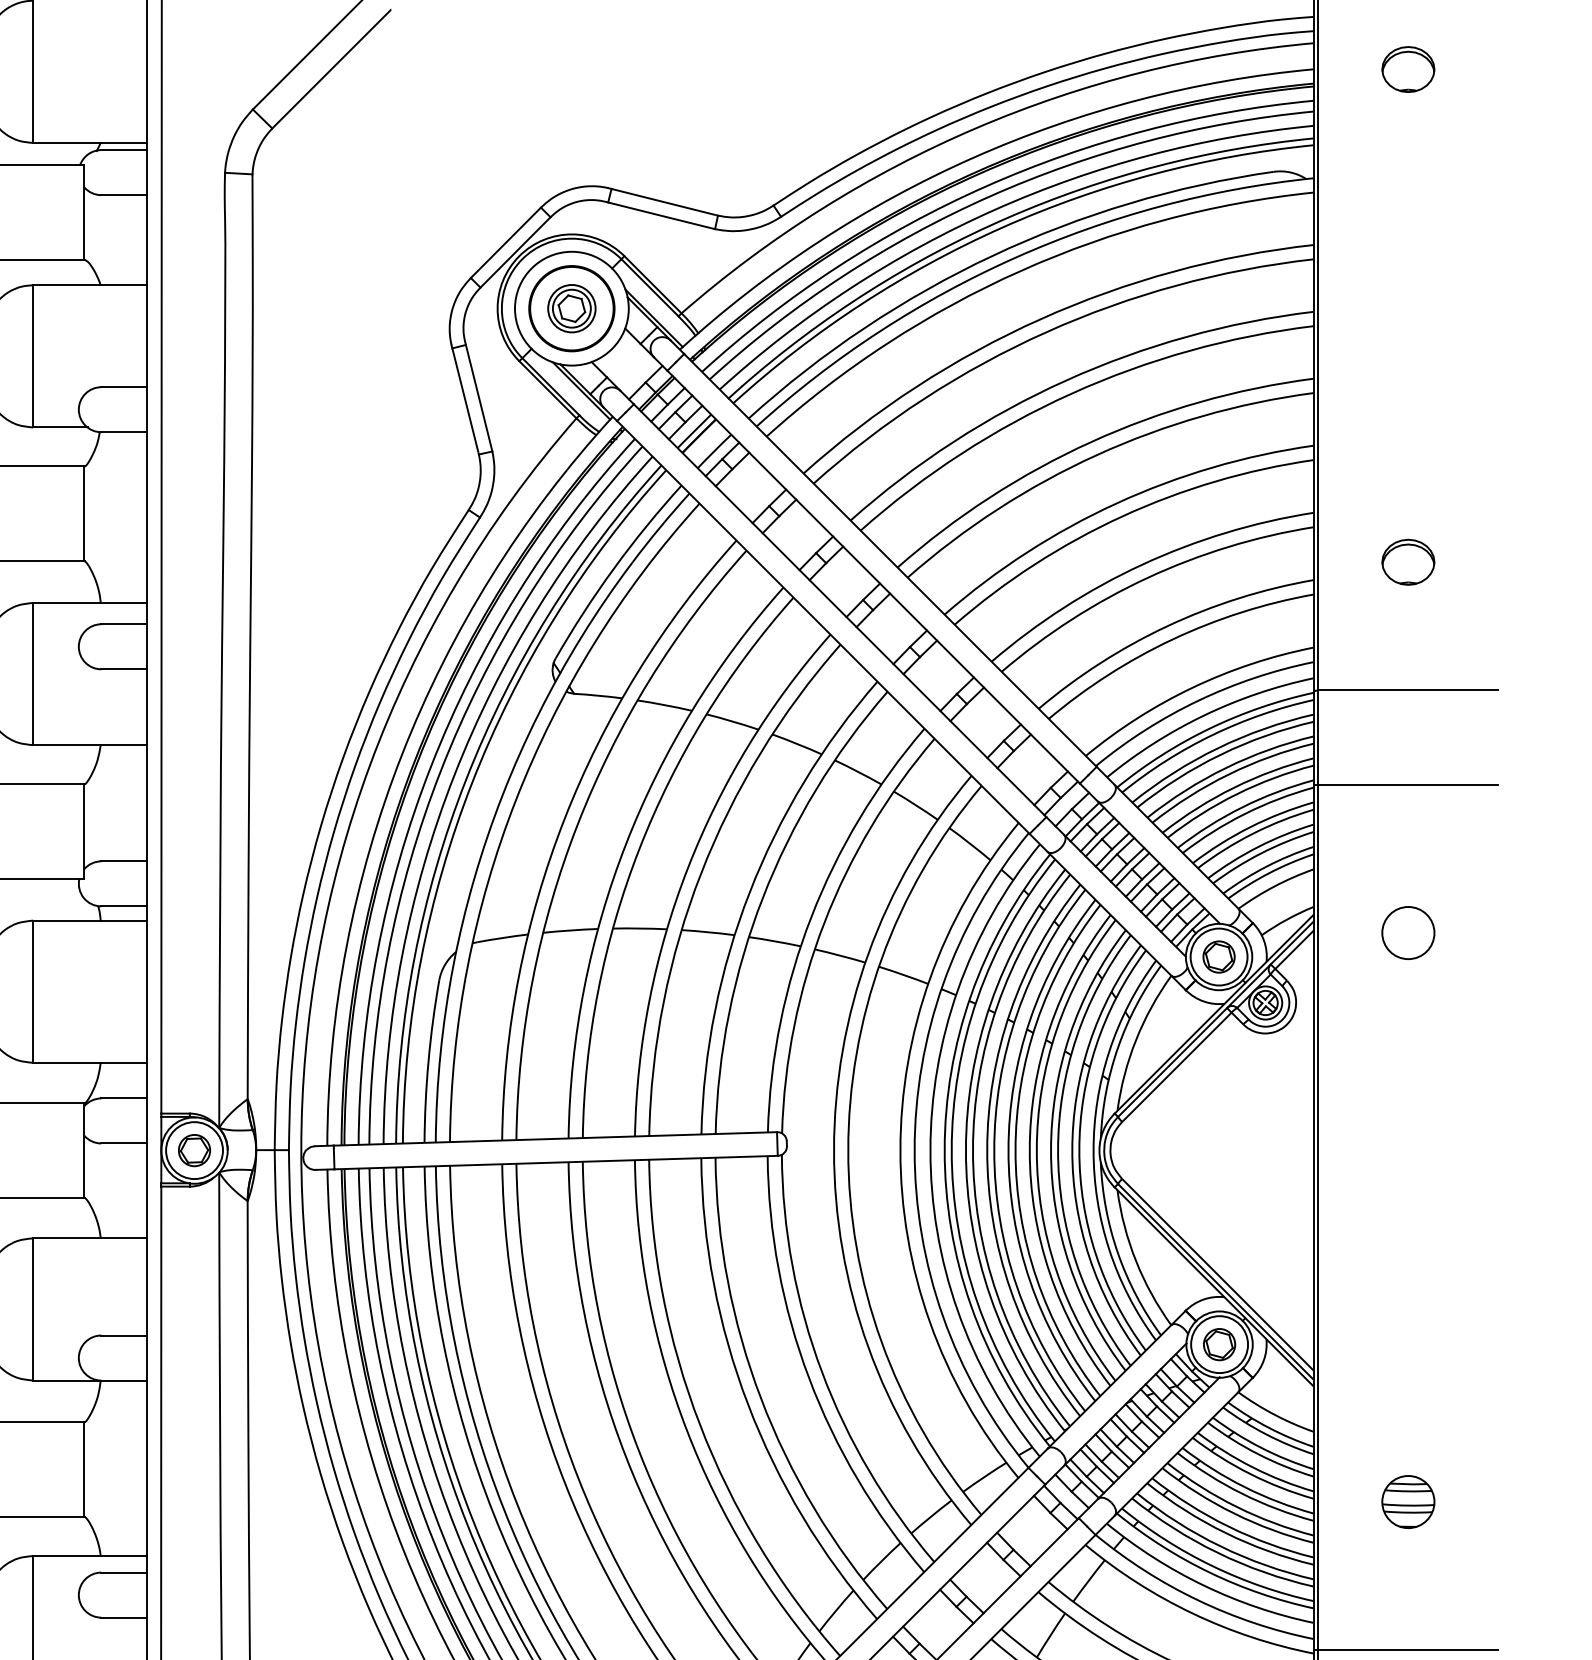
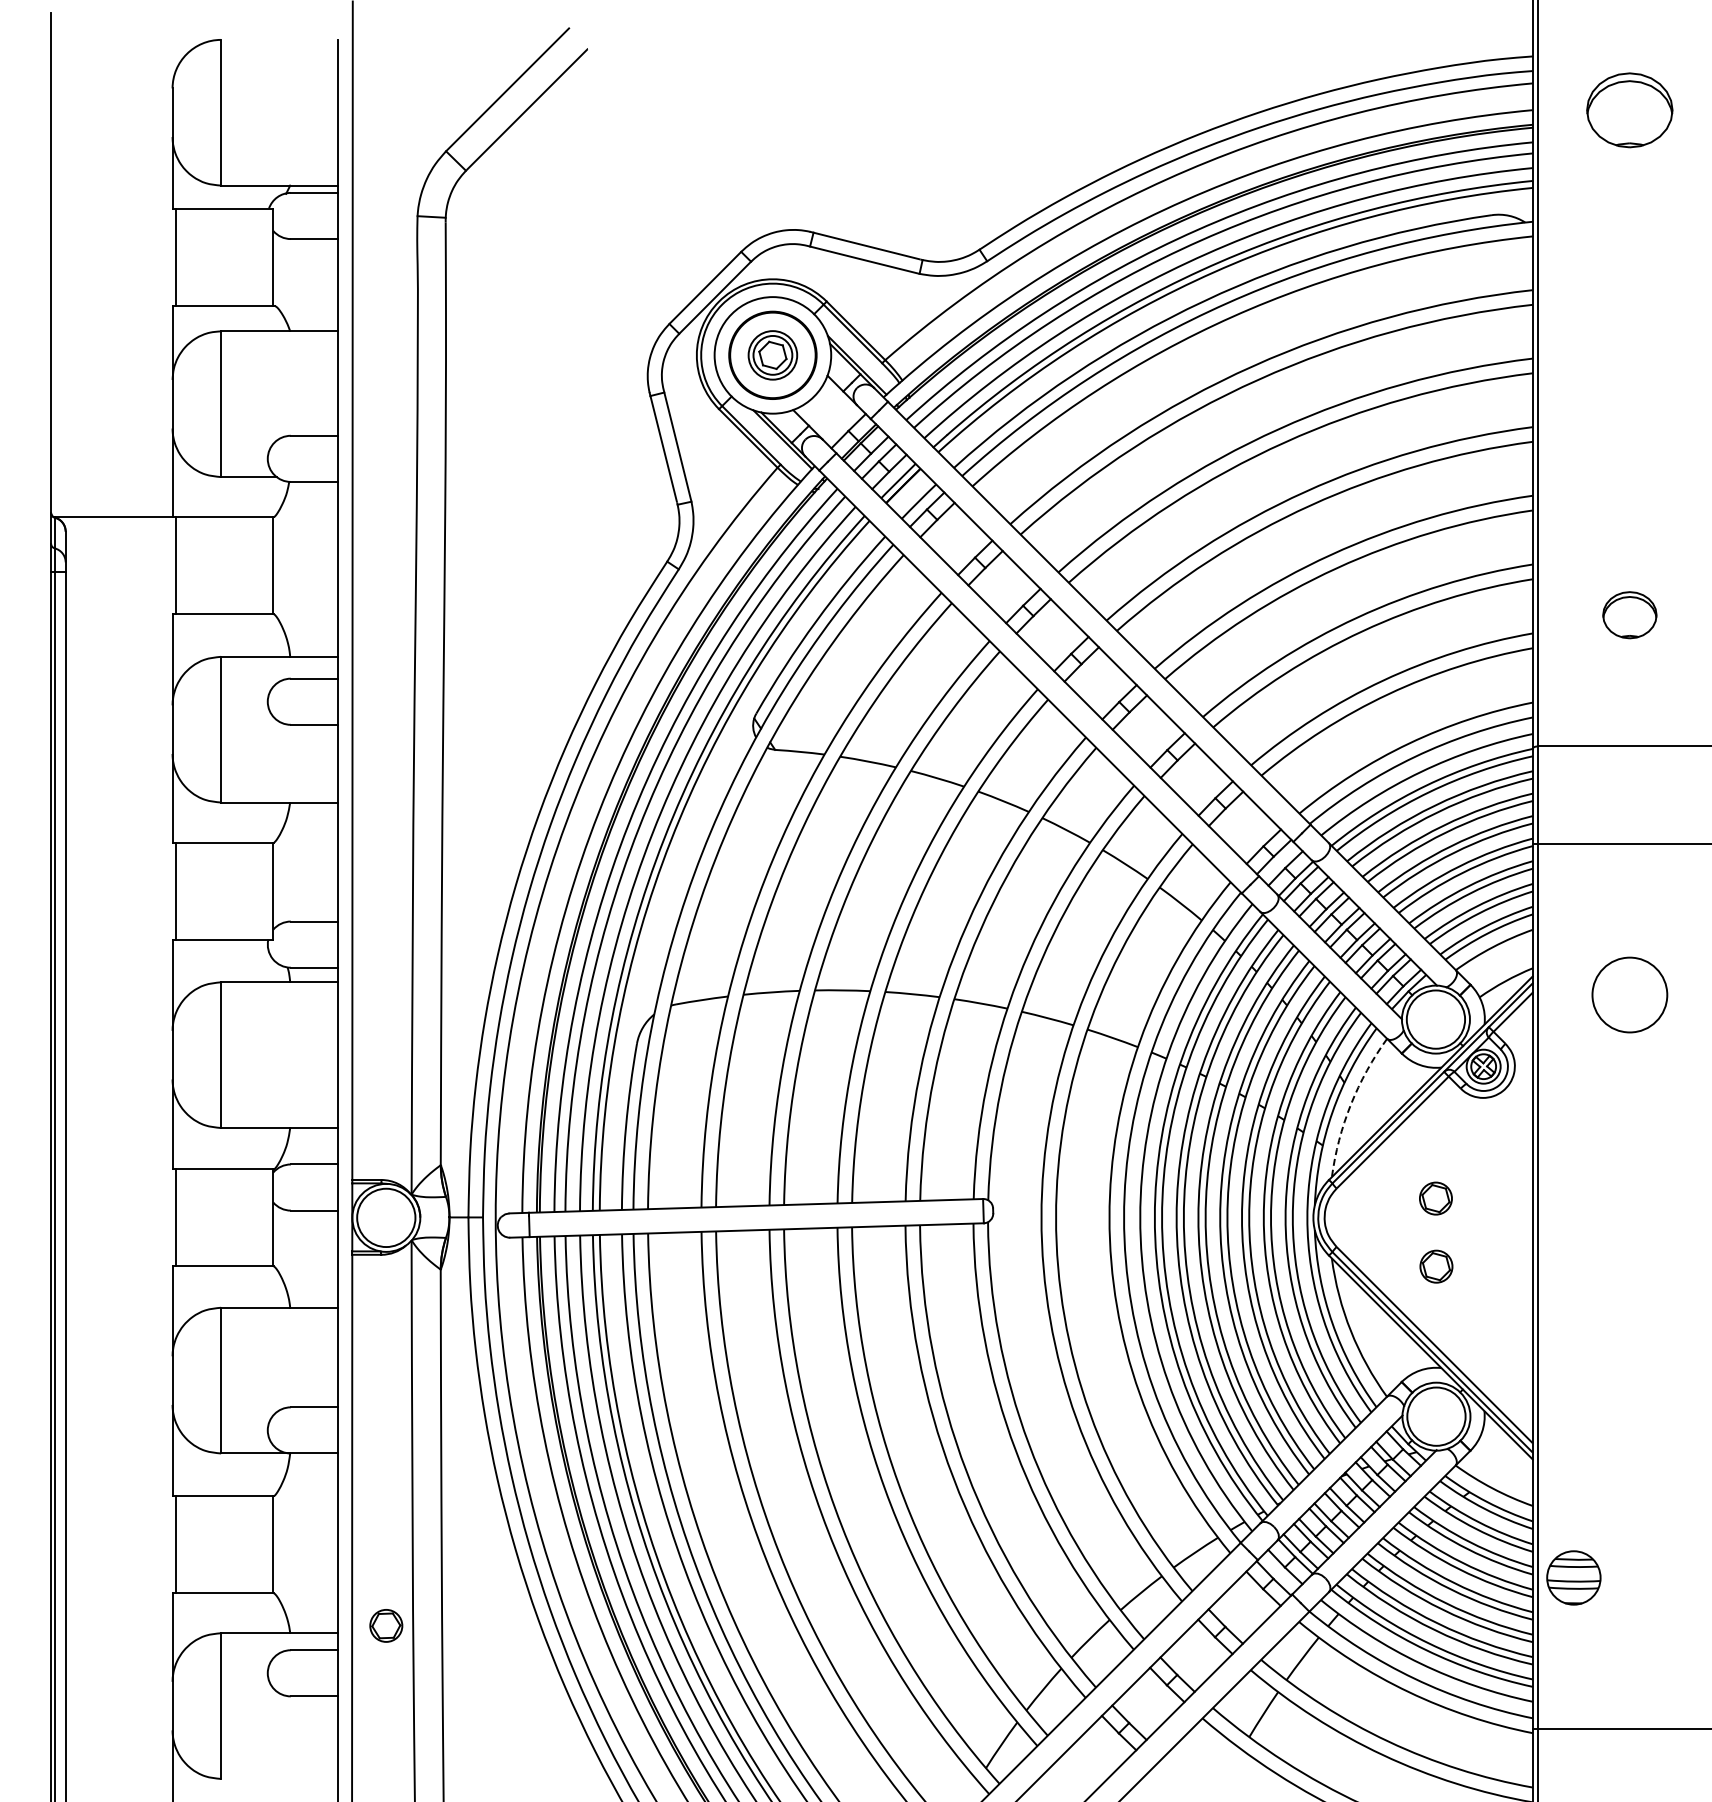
part: (1408, 69) -> (1629, 110), size x1.6
circle: (1408, 932) -> (1629, 994), size x1.4
part: (1218, 956) -> (1435, 1198), moved
arc: (1135, 1039) -> (1350, 1104), solid -> dashed
part: (194, 1150) -> (386, 1625), moved
part: (1219, 1344) -> (1436, 1266), moved
part: (1408, 1501) -> (1573, 1577), moved

